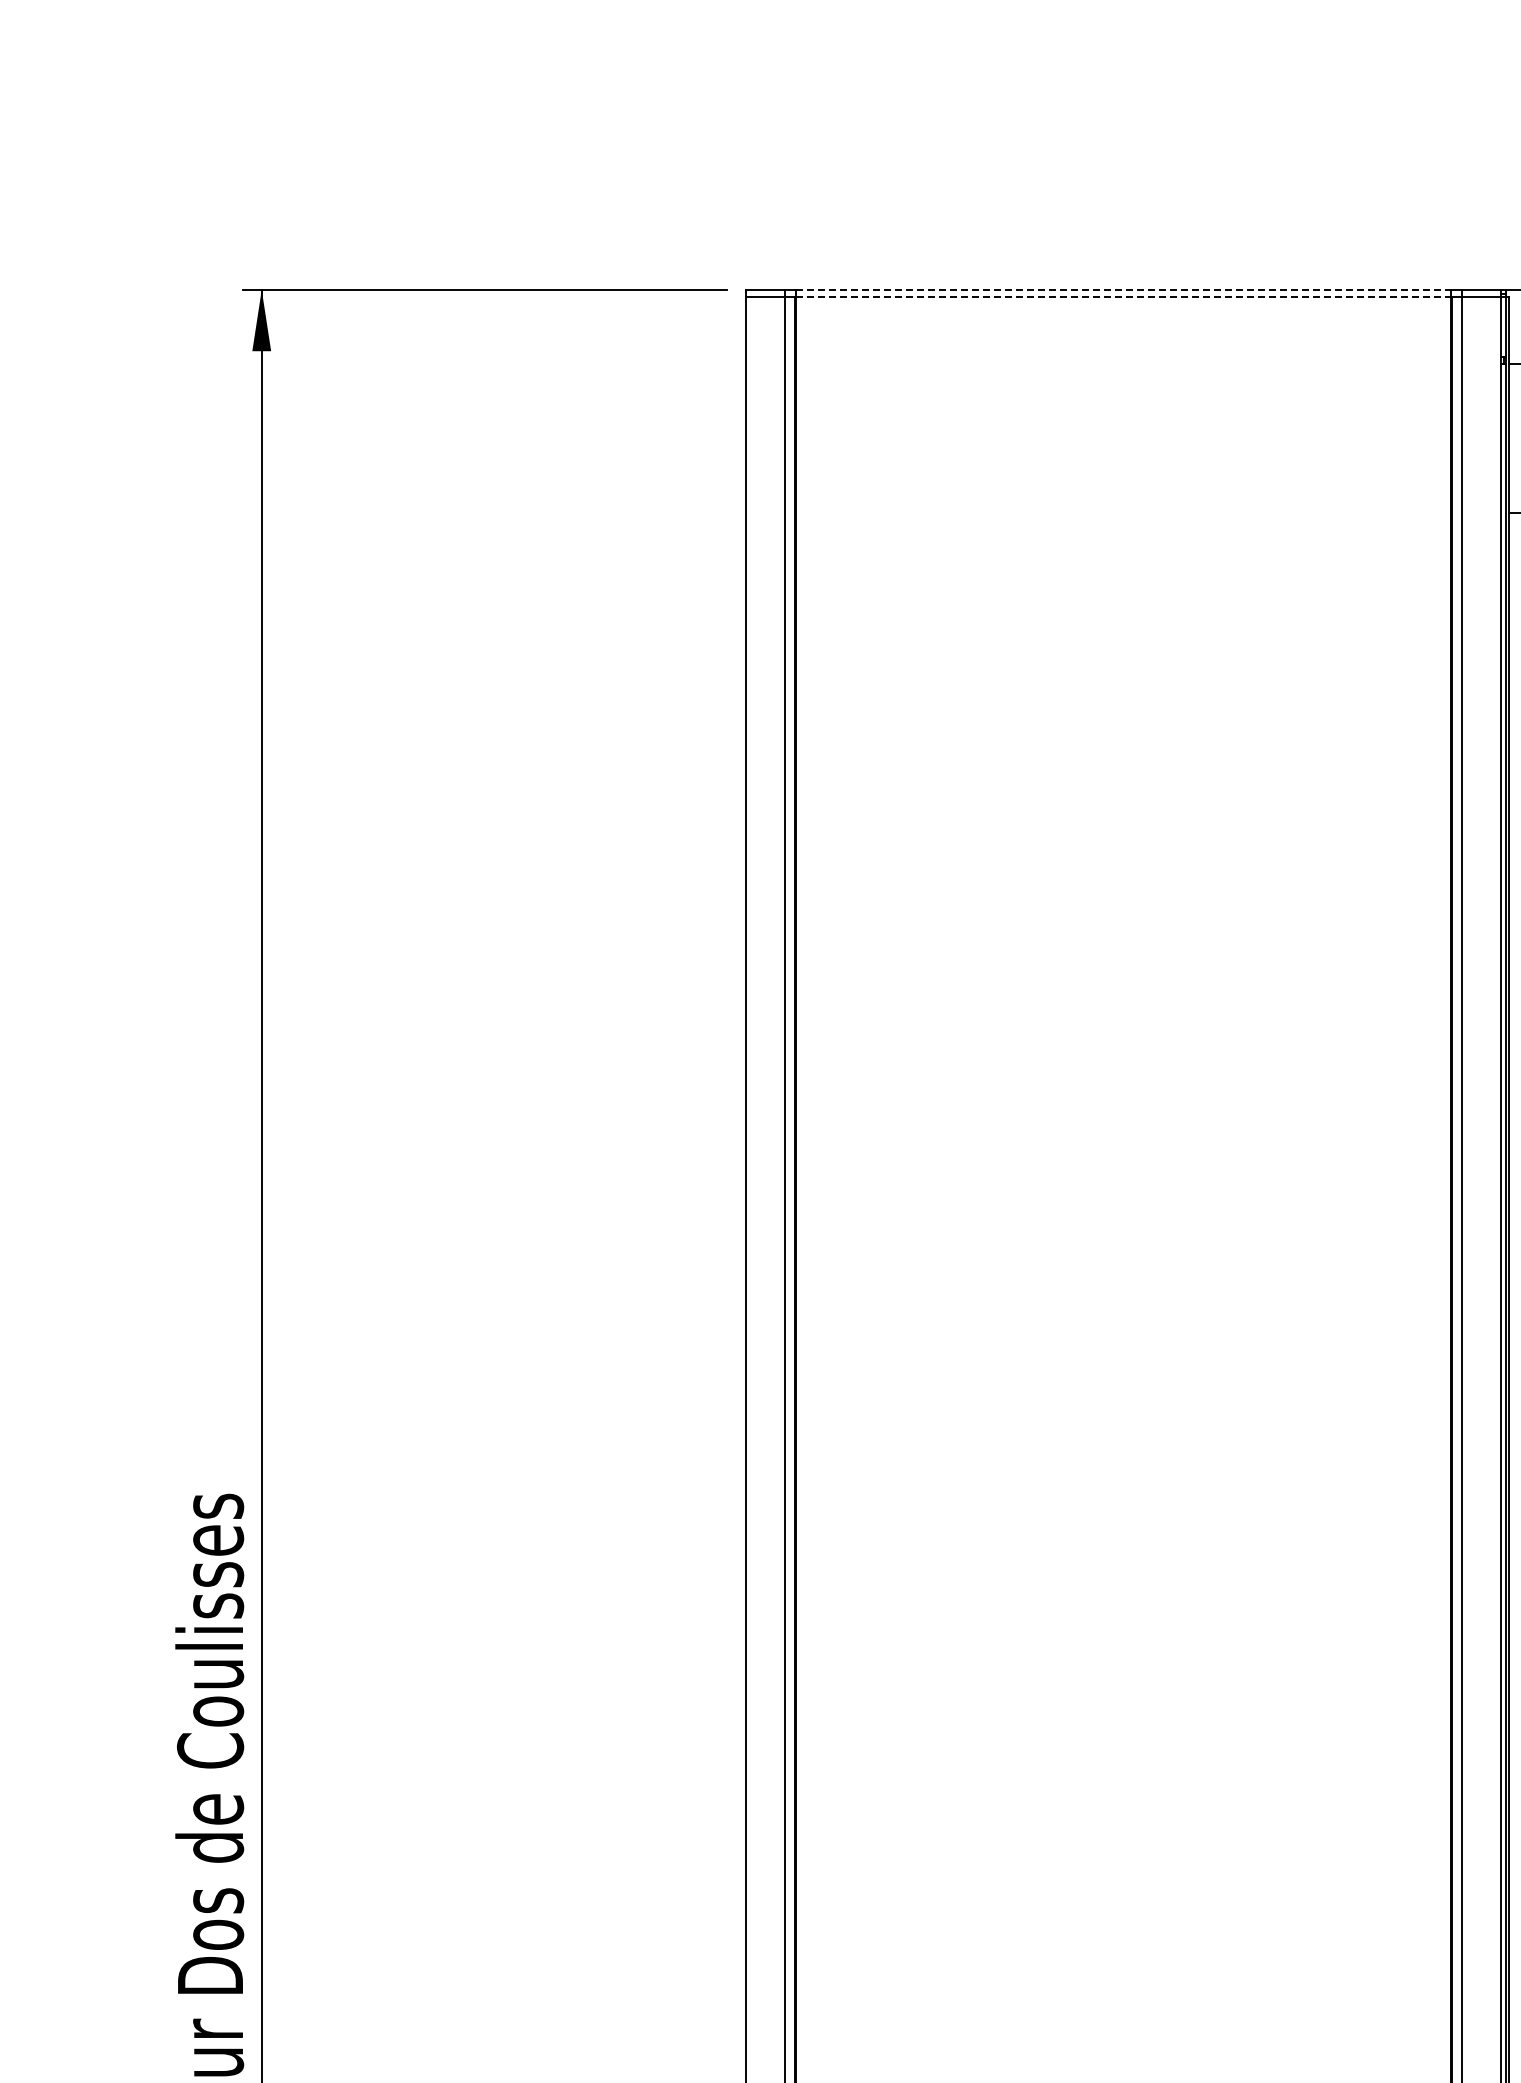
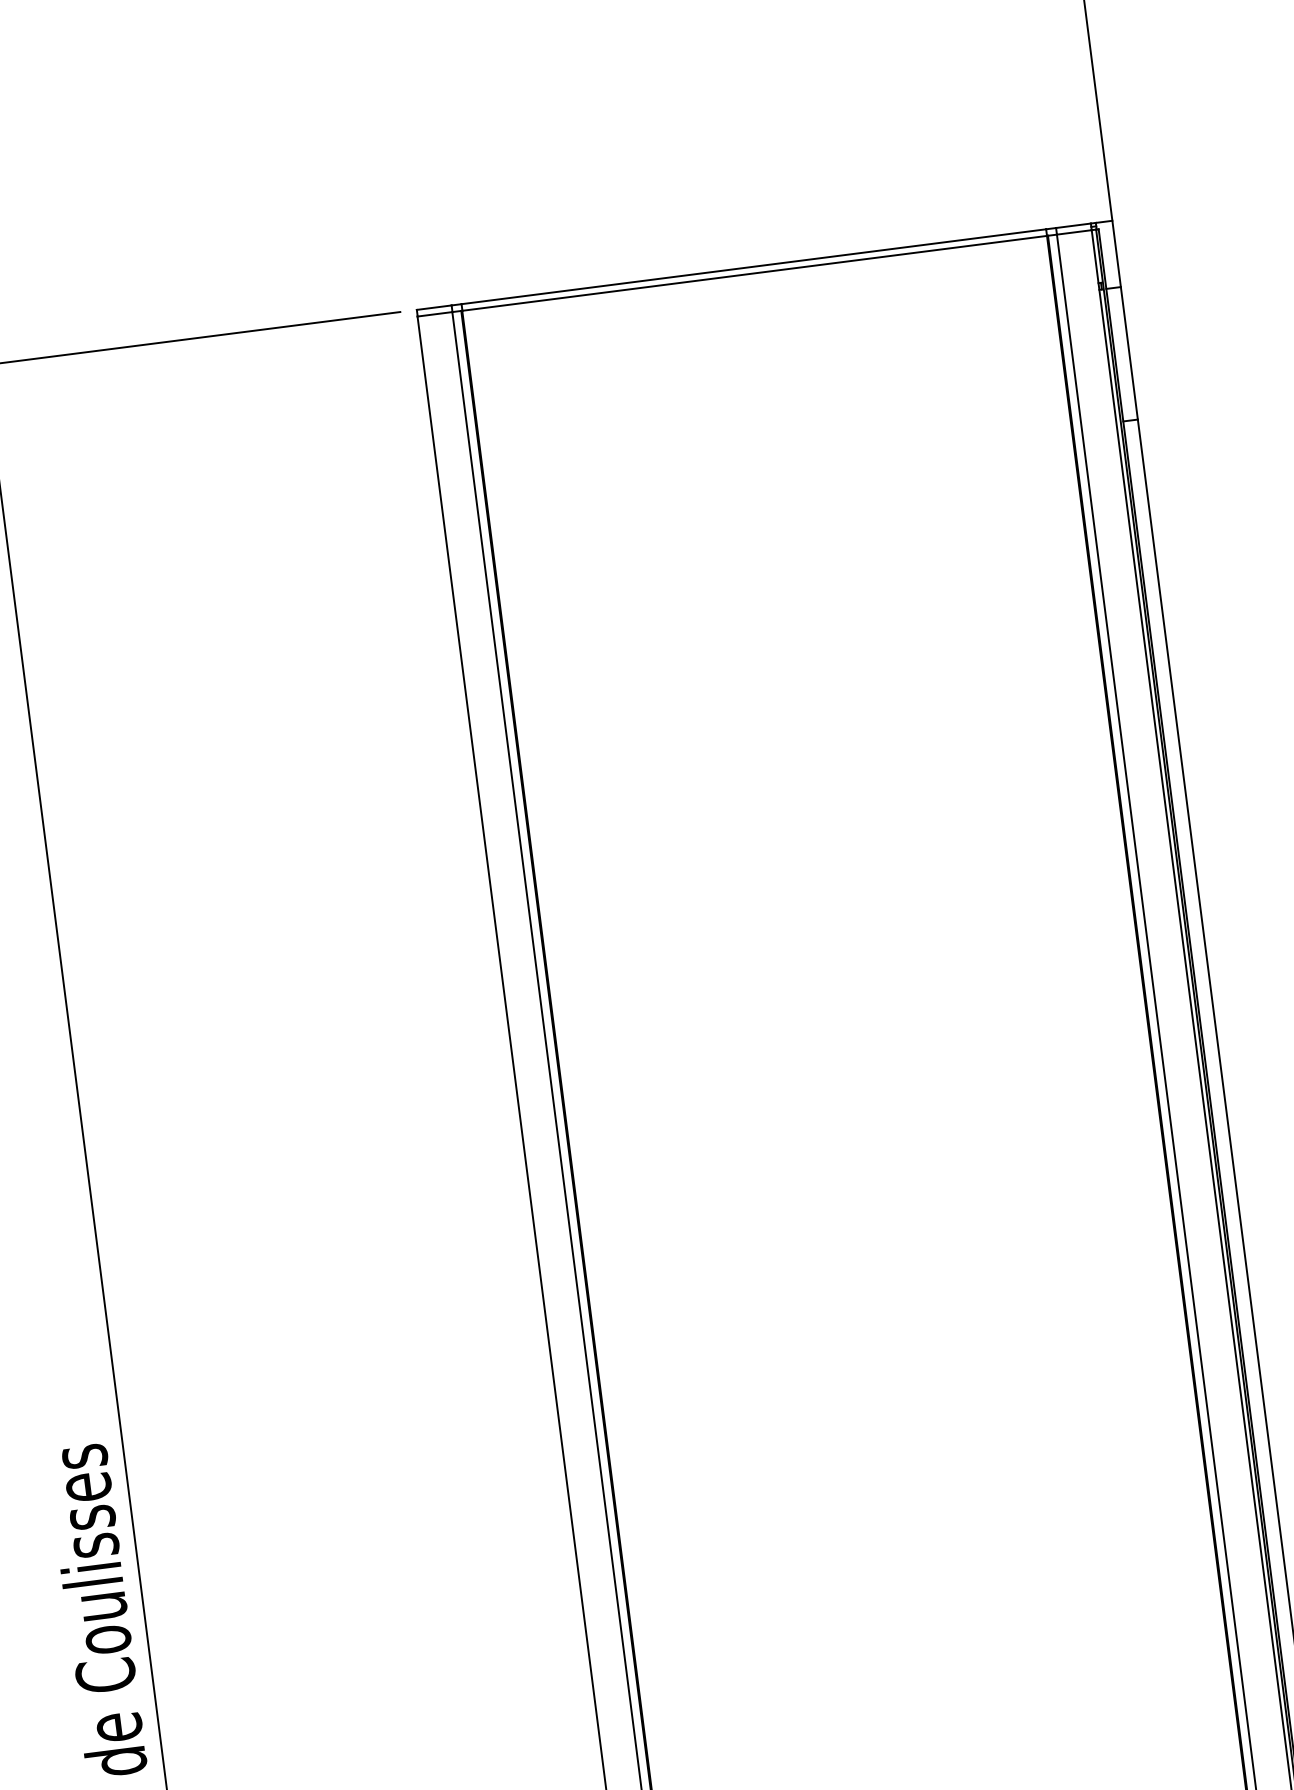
line: (1123, 289) -> (753, 266), dashed -> solid
line: (1123, 297) -> (754, 273), dashed -> solid

